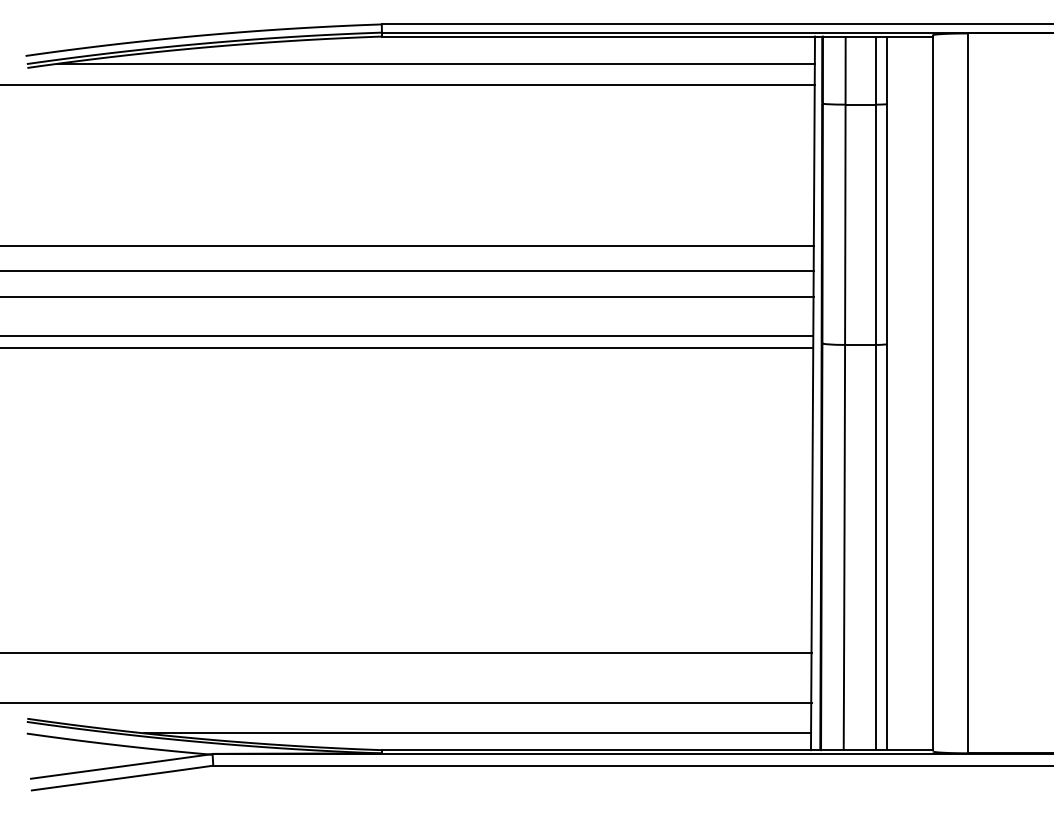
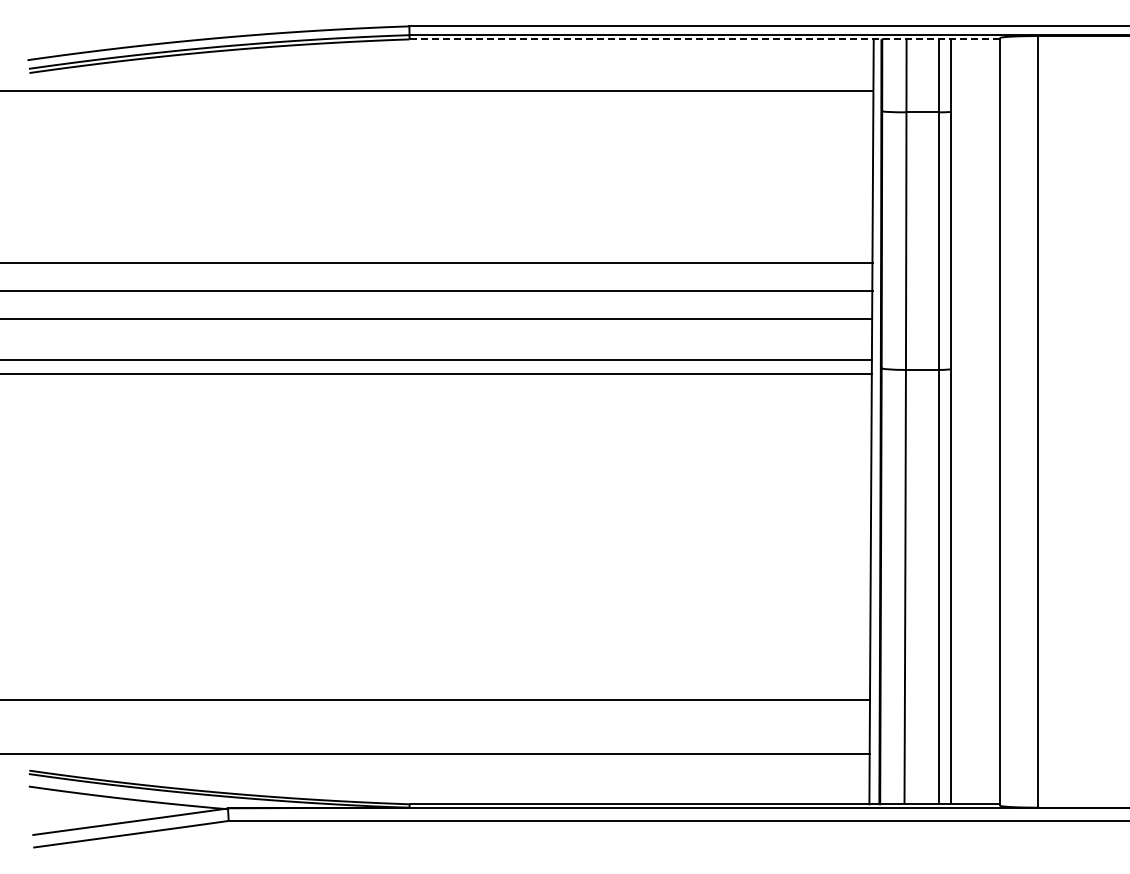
line: (657, 36) -> (704, 39), solid -> dashed
line: (435, 64) -> (466, 69), removed
line: (477, 732) -> (511, 785), removed

